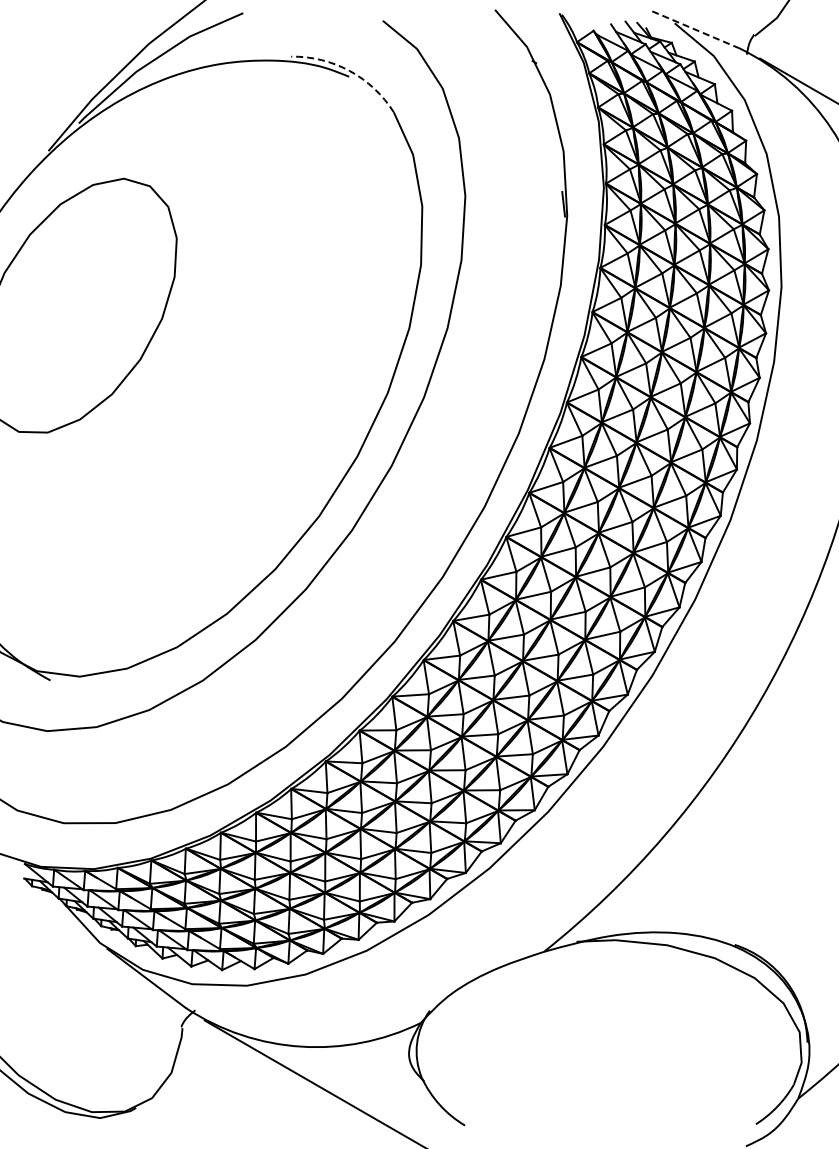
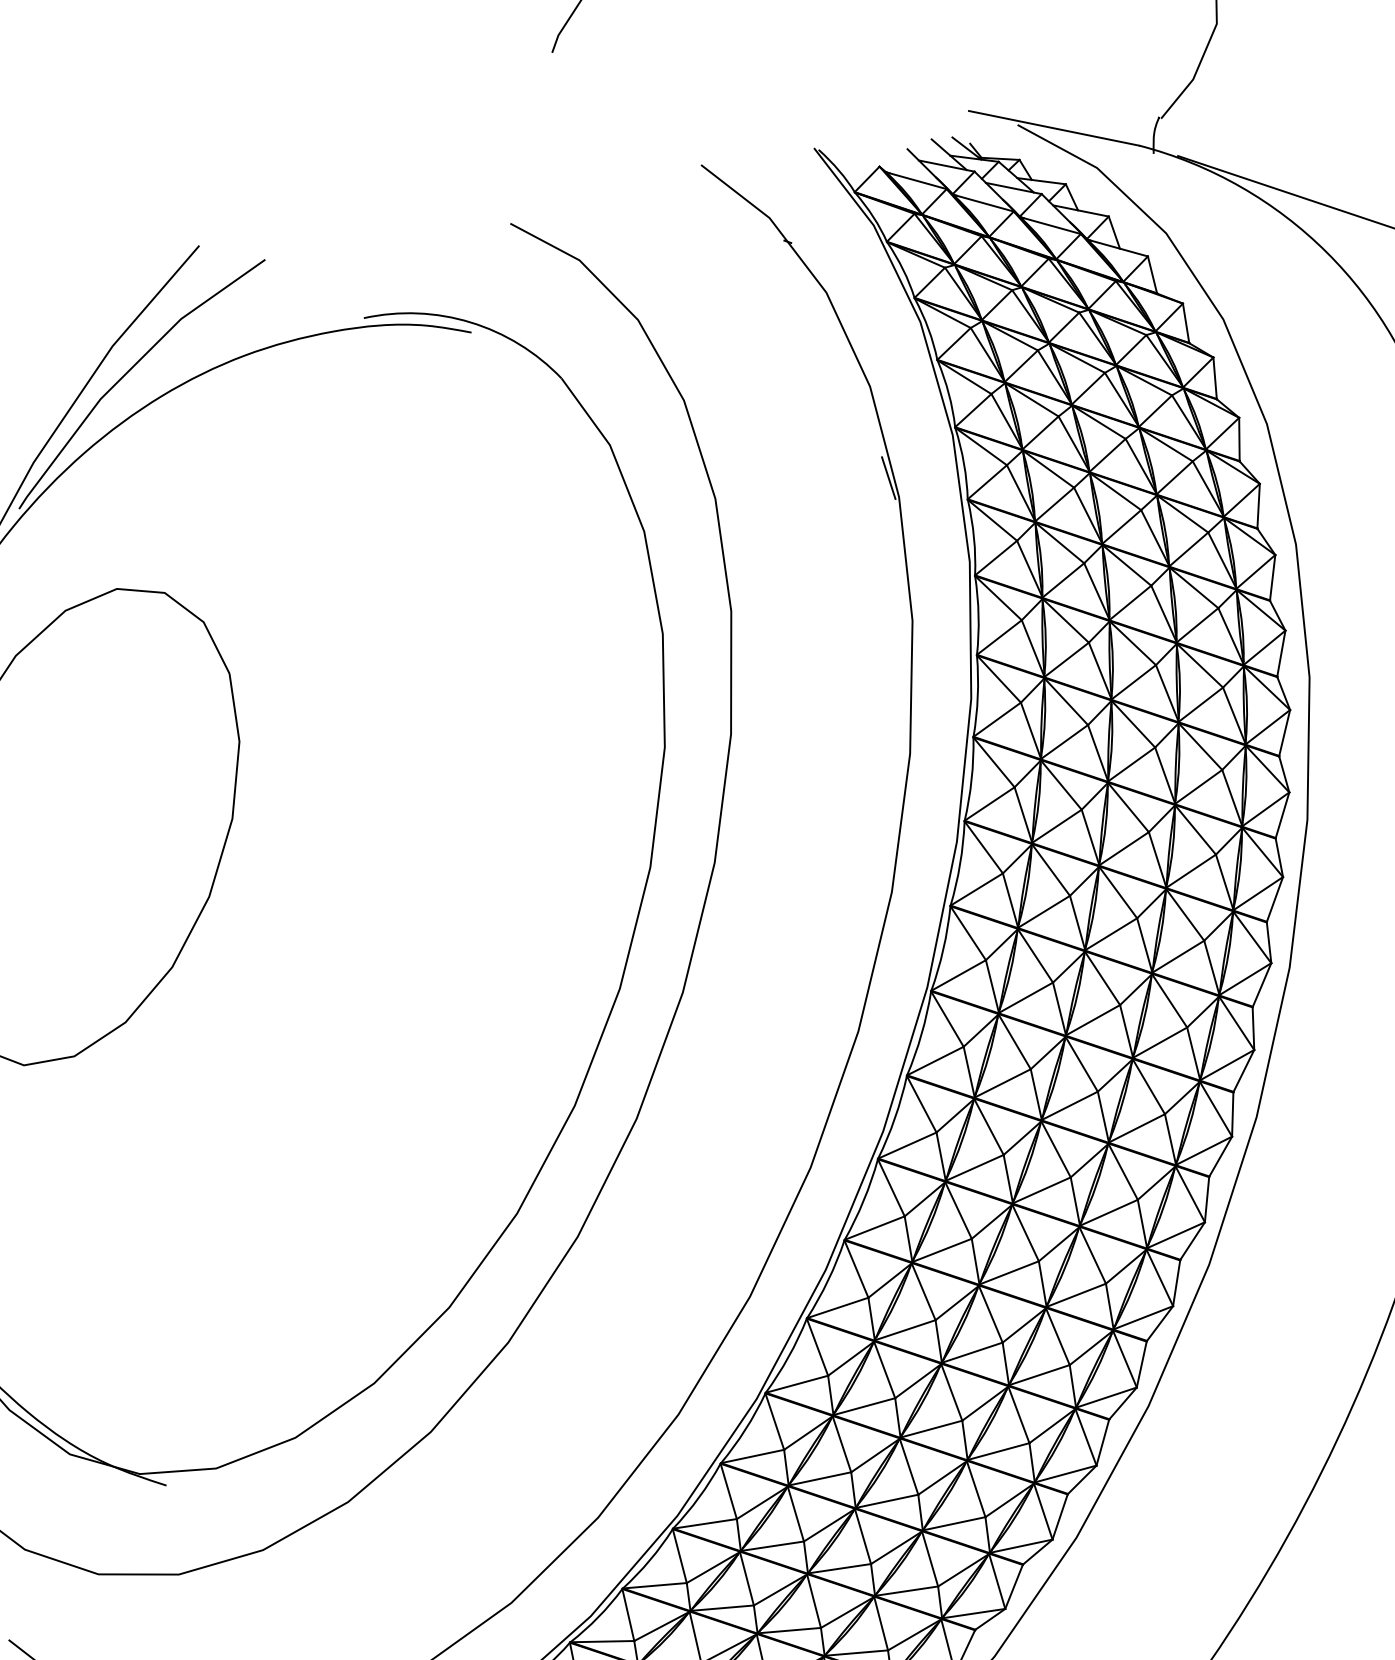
line: (694, 29) -> (1054, 128), dashed -> solid
arc: (349, 71) -> (470, 323), dashed -> solid

